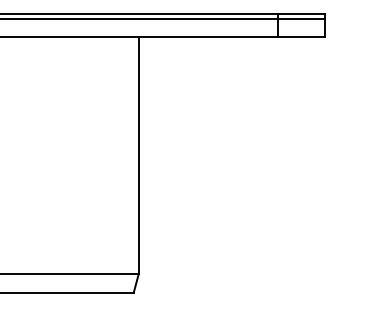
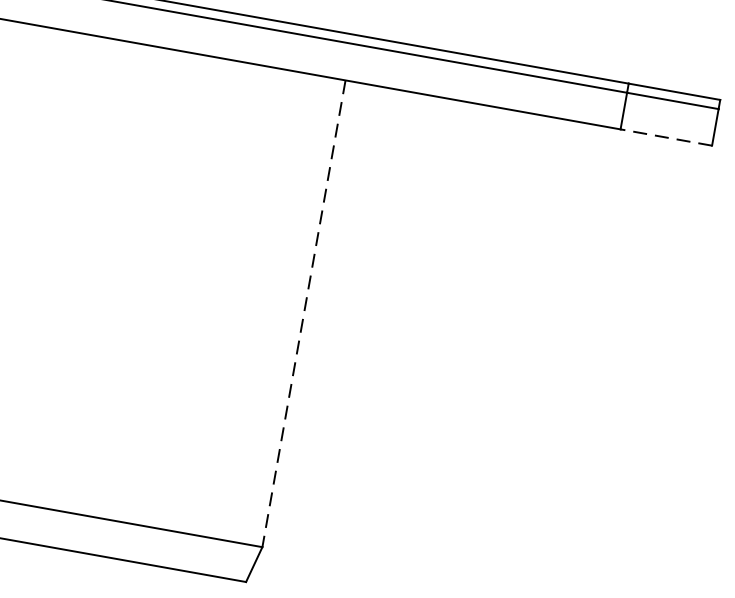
line: (300, 37) -> (664, 137), solid -> dashed
line: (138, 156) -> (303, 315), solid -> dashed

